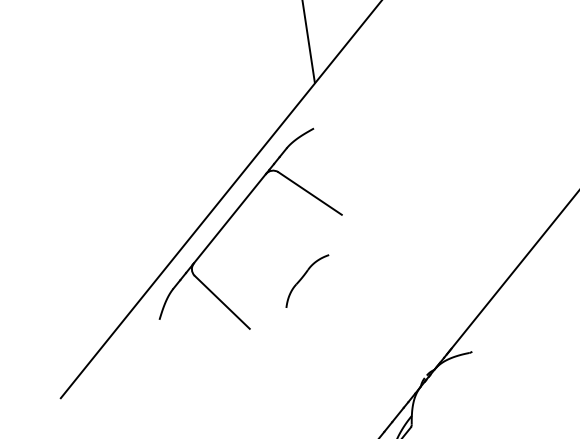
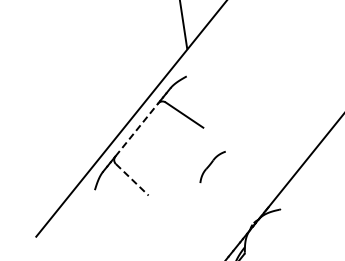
line: (231, 217) -> (137, 129), solid -> dashed
part: (306, 280) -> (212, 166), moved
line: (222, 301) -> (132, 179), solid -> dashed

